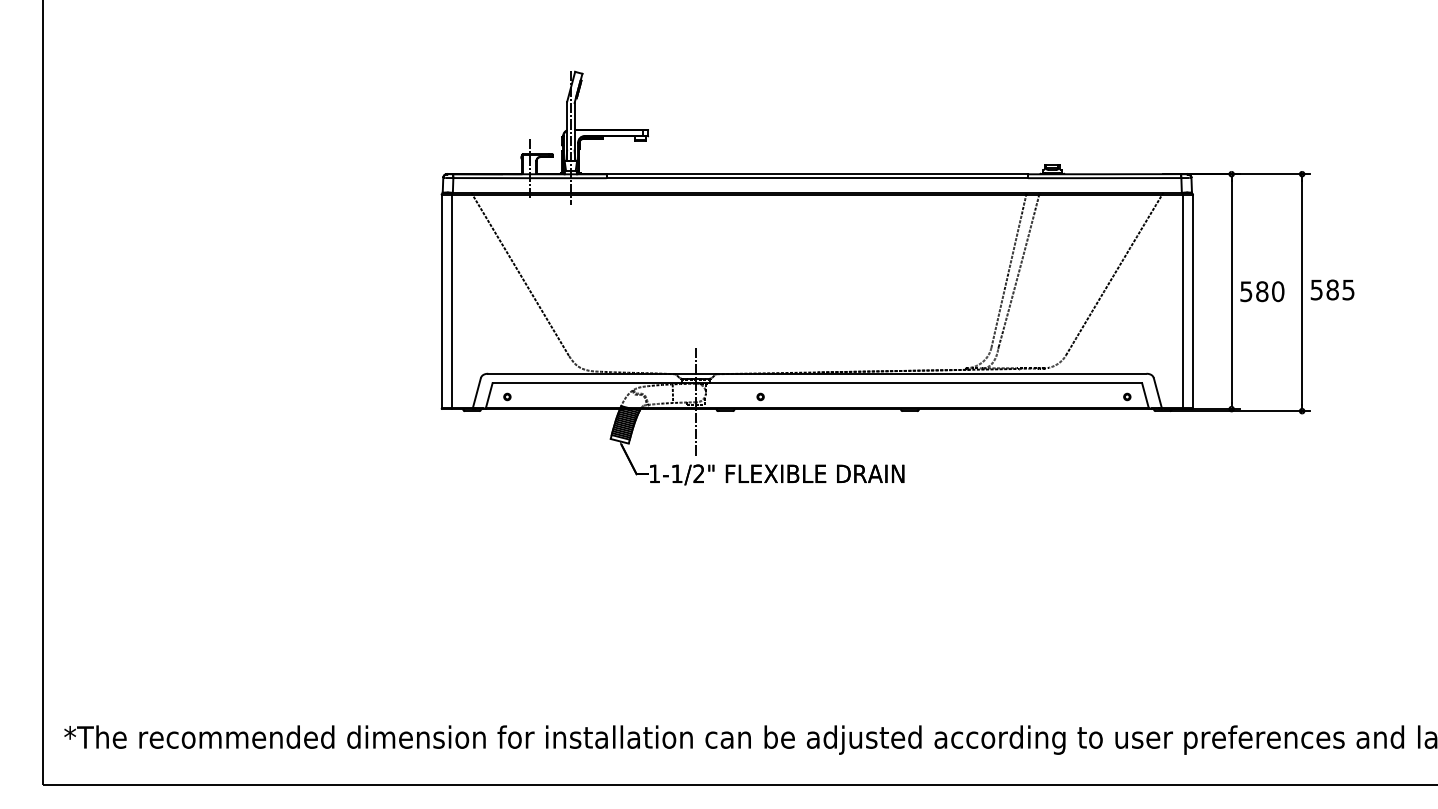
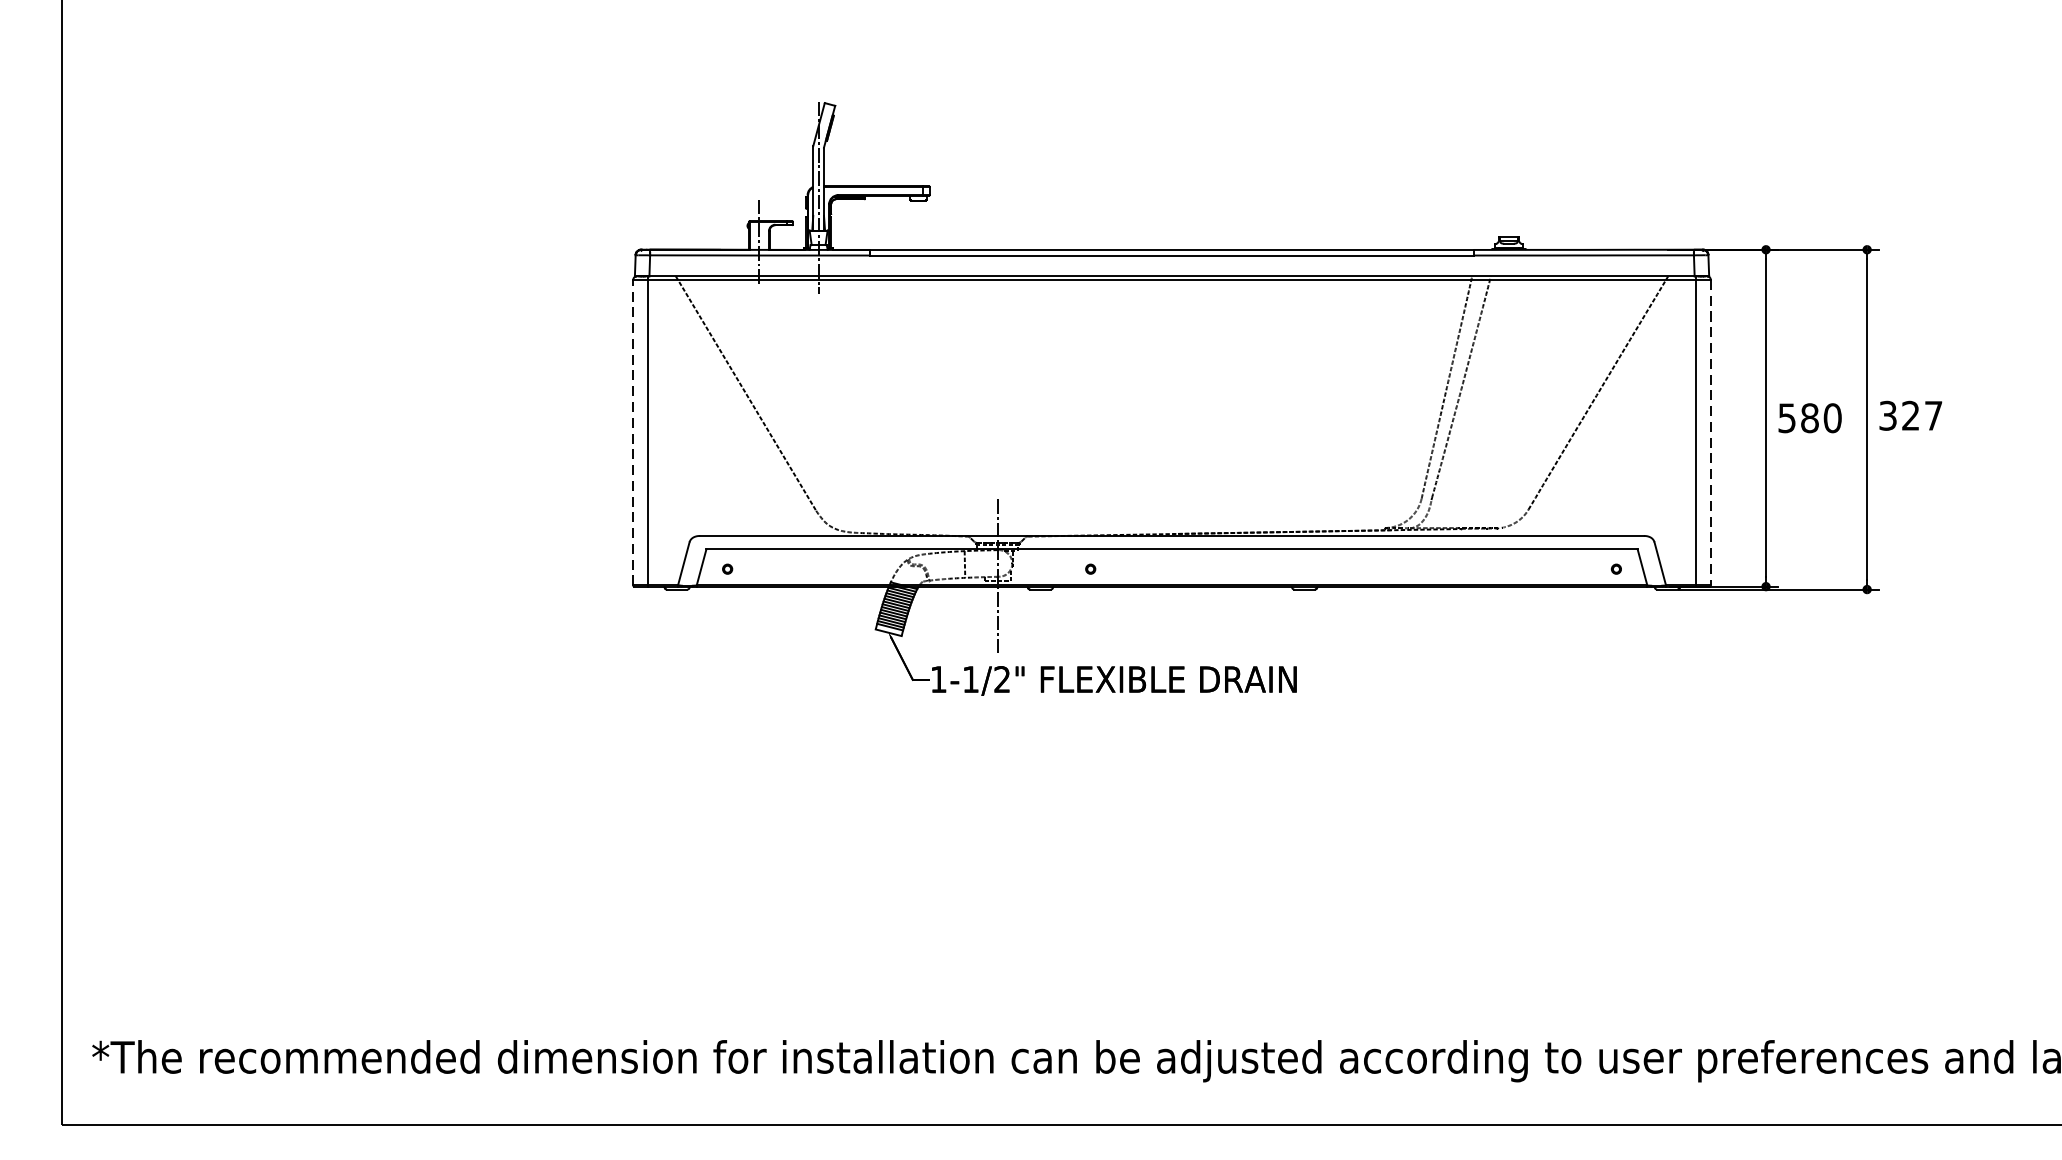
text: (1332, 289) -> (1910, 415), 585 -> 327
line: (441, 301) -> (633, 432), solid -> dashed
line: (1193, 301) -> (1711, 432), solid -> dashed

